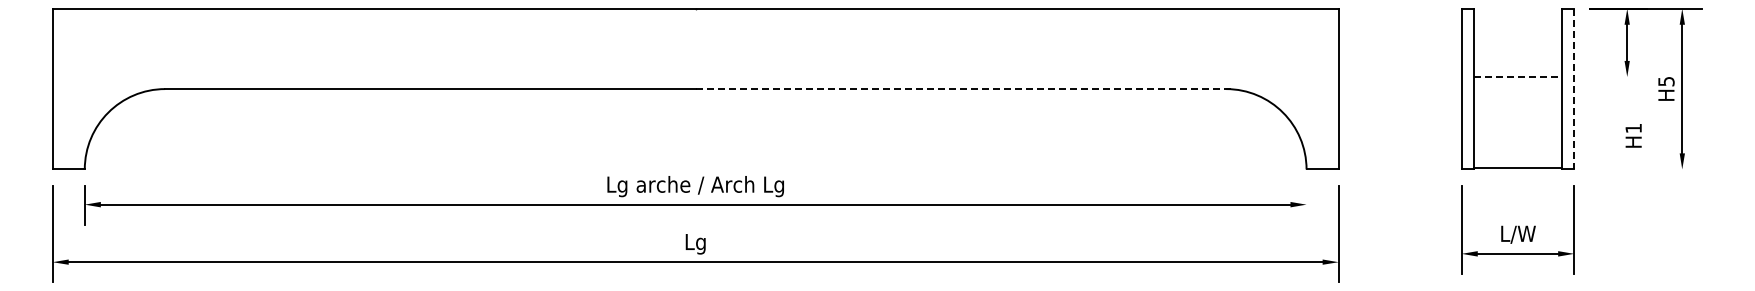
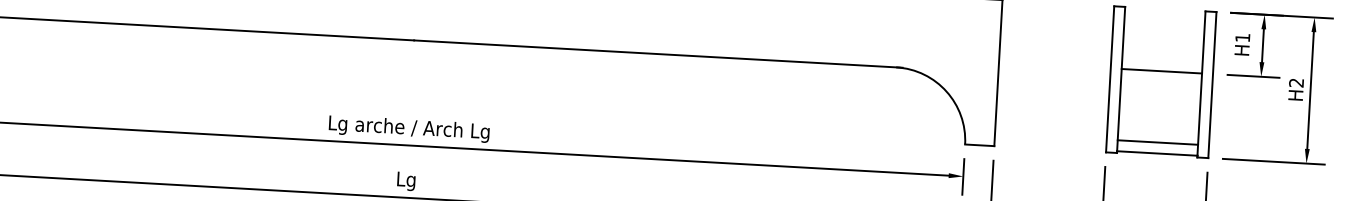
line: (1518, 77) -> (1162, 71), dashed -> solid
line: (1618, 77) -> (1253, 76), added
text: (1666, 81) -> (1296, 82), H5 -> H2
line: (964, 89) -> (658, 54), dashed -> solid
line: (1574, 89) -> (1212, 85), dashed -> solid
text: (1633, 135) -> (1242, 44), moved
line: (1517, 155) -> (1157, 142), added
line: (1646, 169) -> (1273, 161), added
line: (1306, 204) -> (963, 176), added

